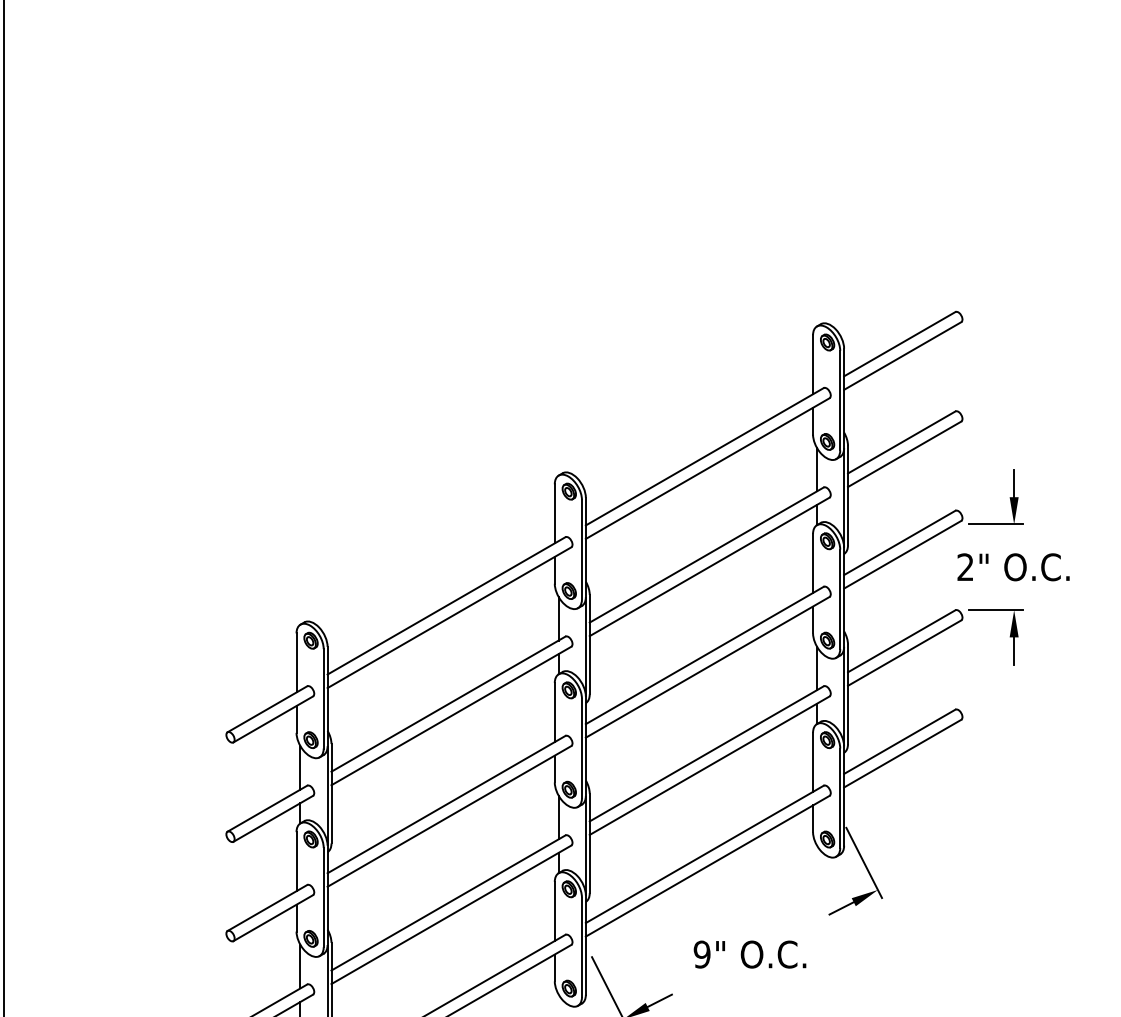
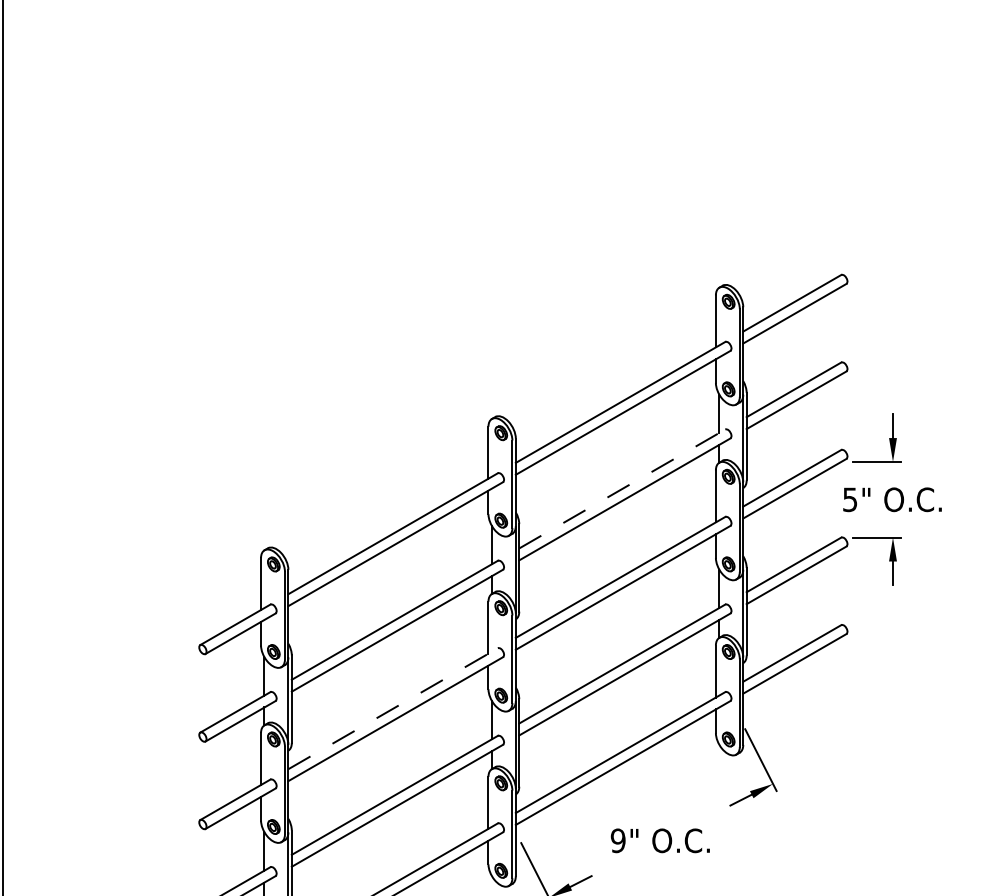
line: (707, 554) -> (622, 488), solid -> dashed
text: (965, 567) -> (850, 499), 2" -> 5"
line: (446, 804) -> (393, 708), solid -> dashed

